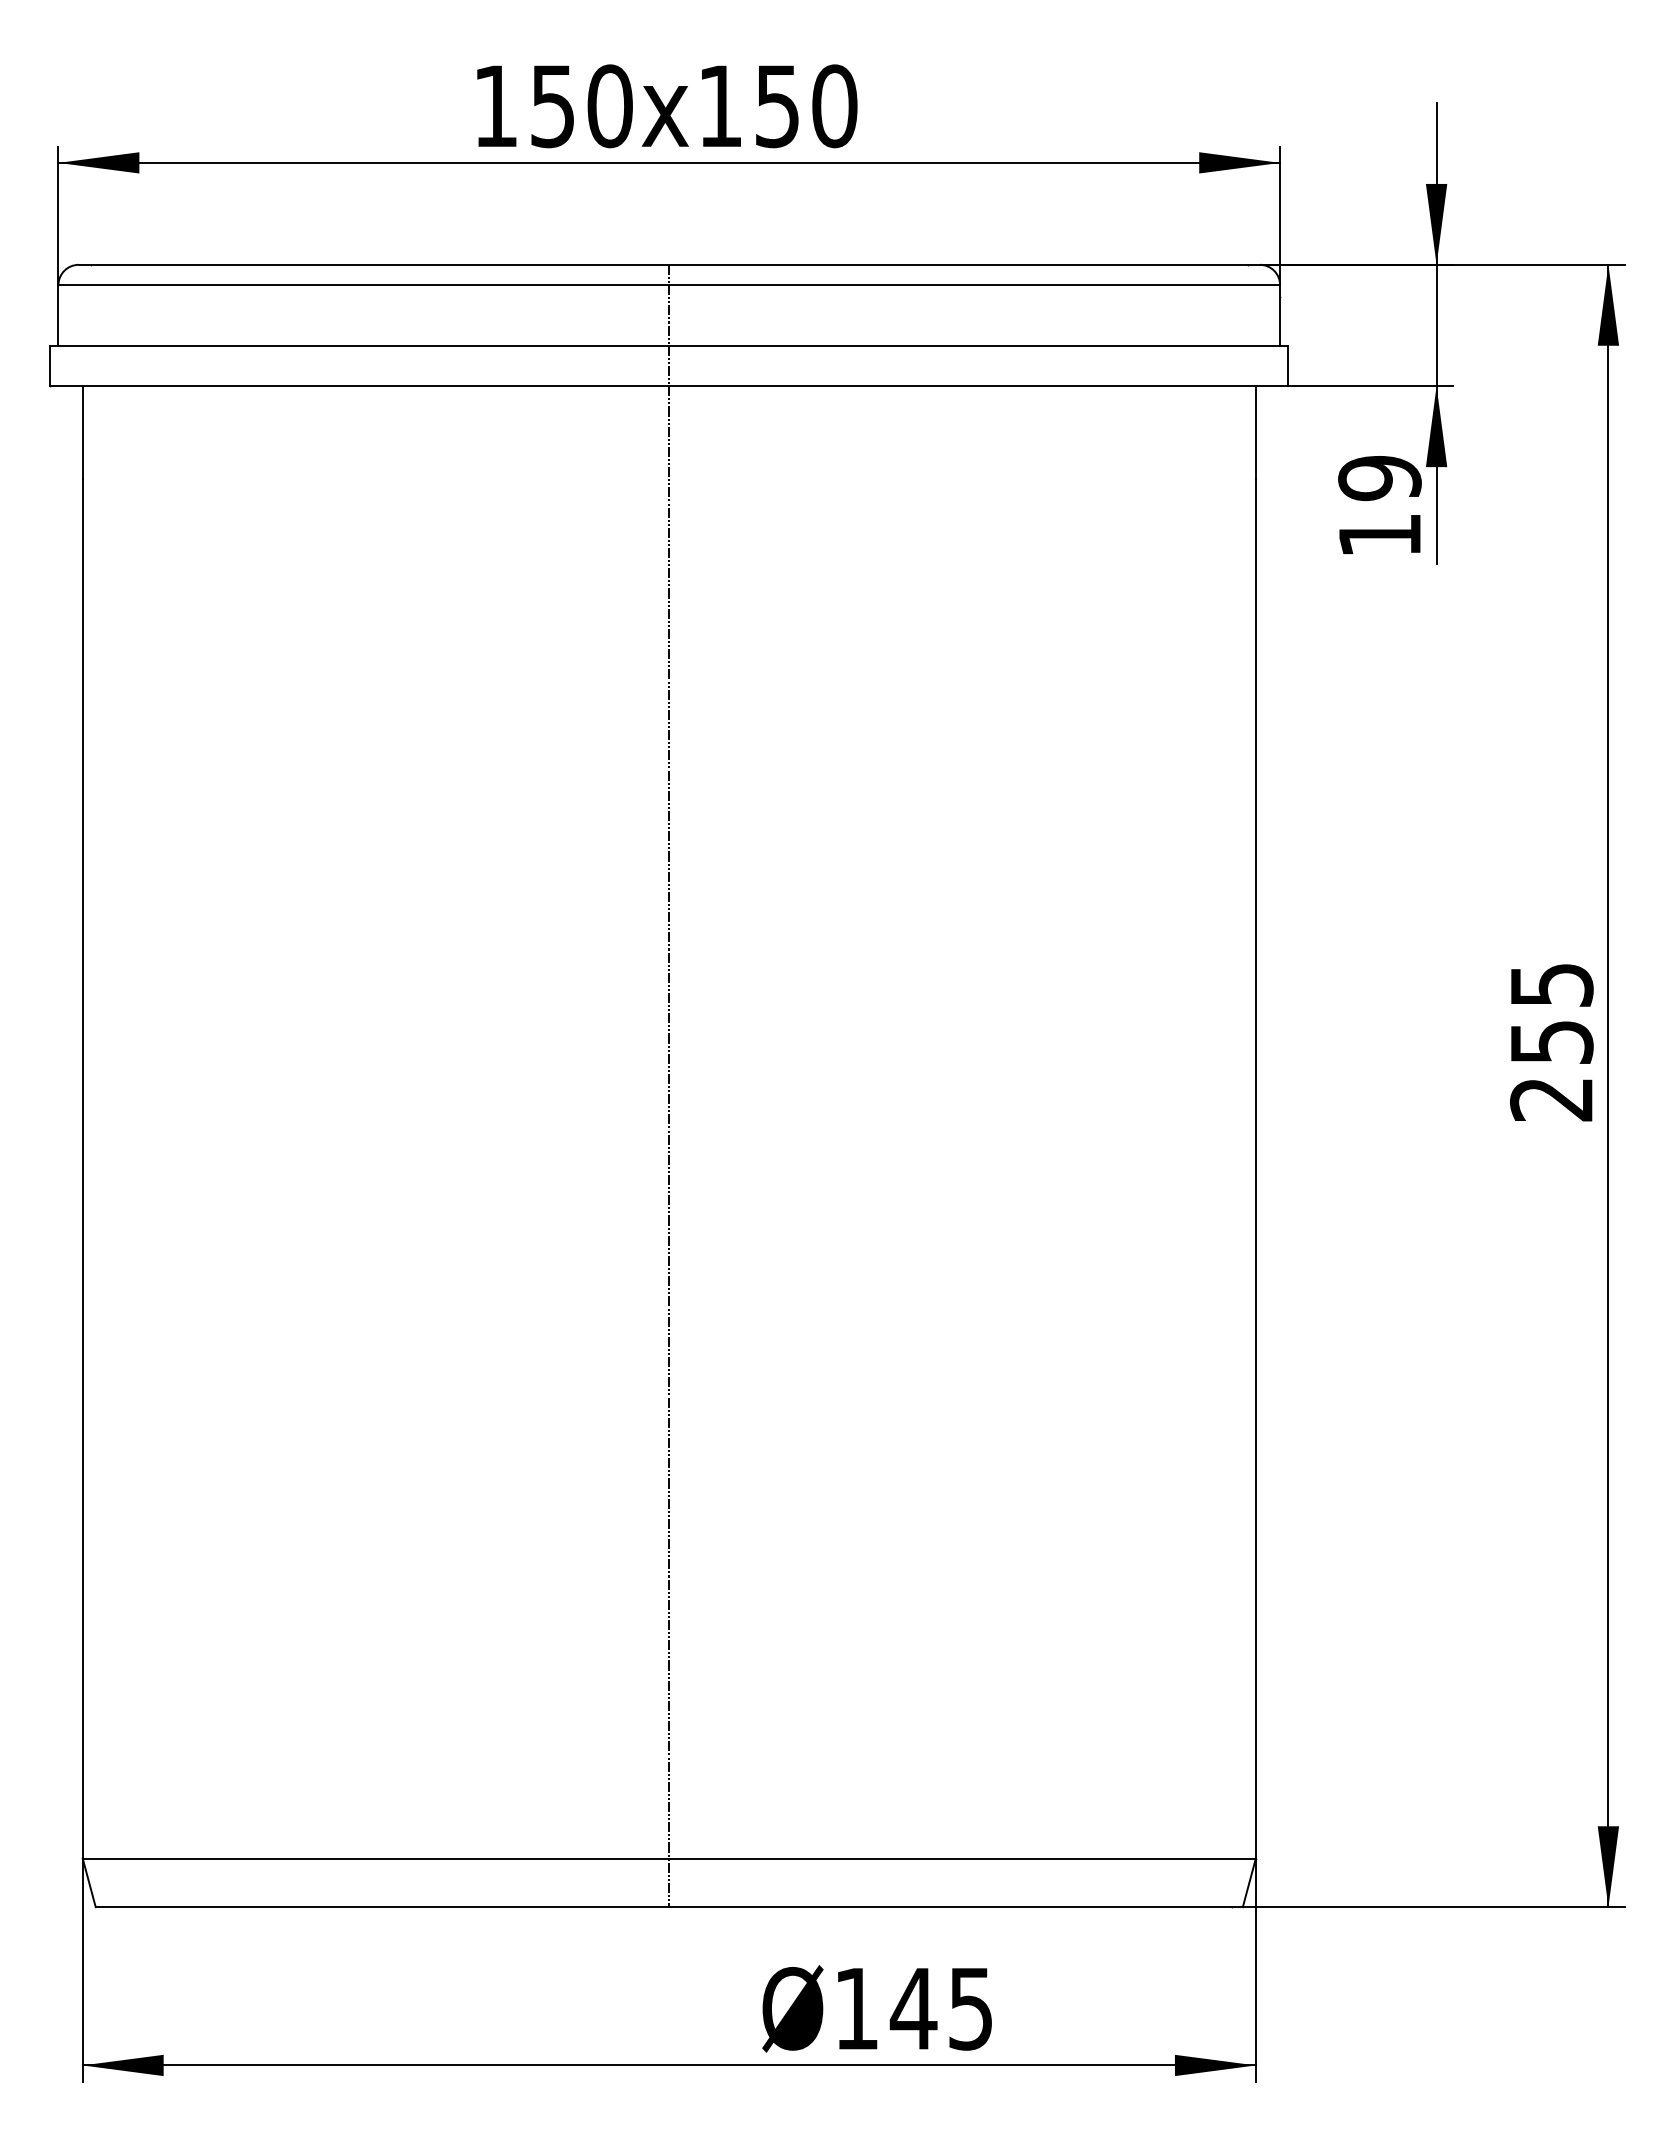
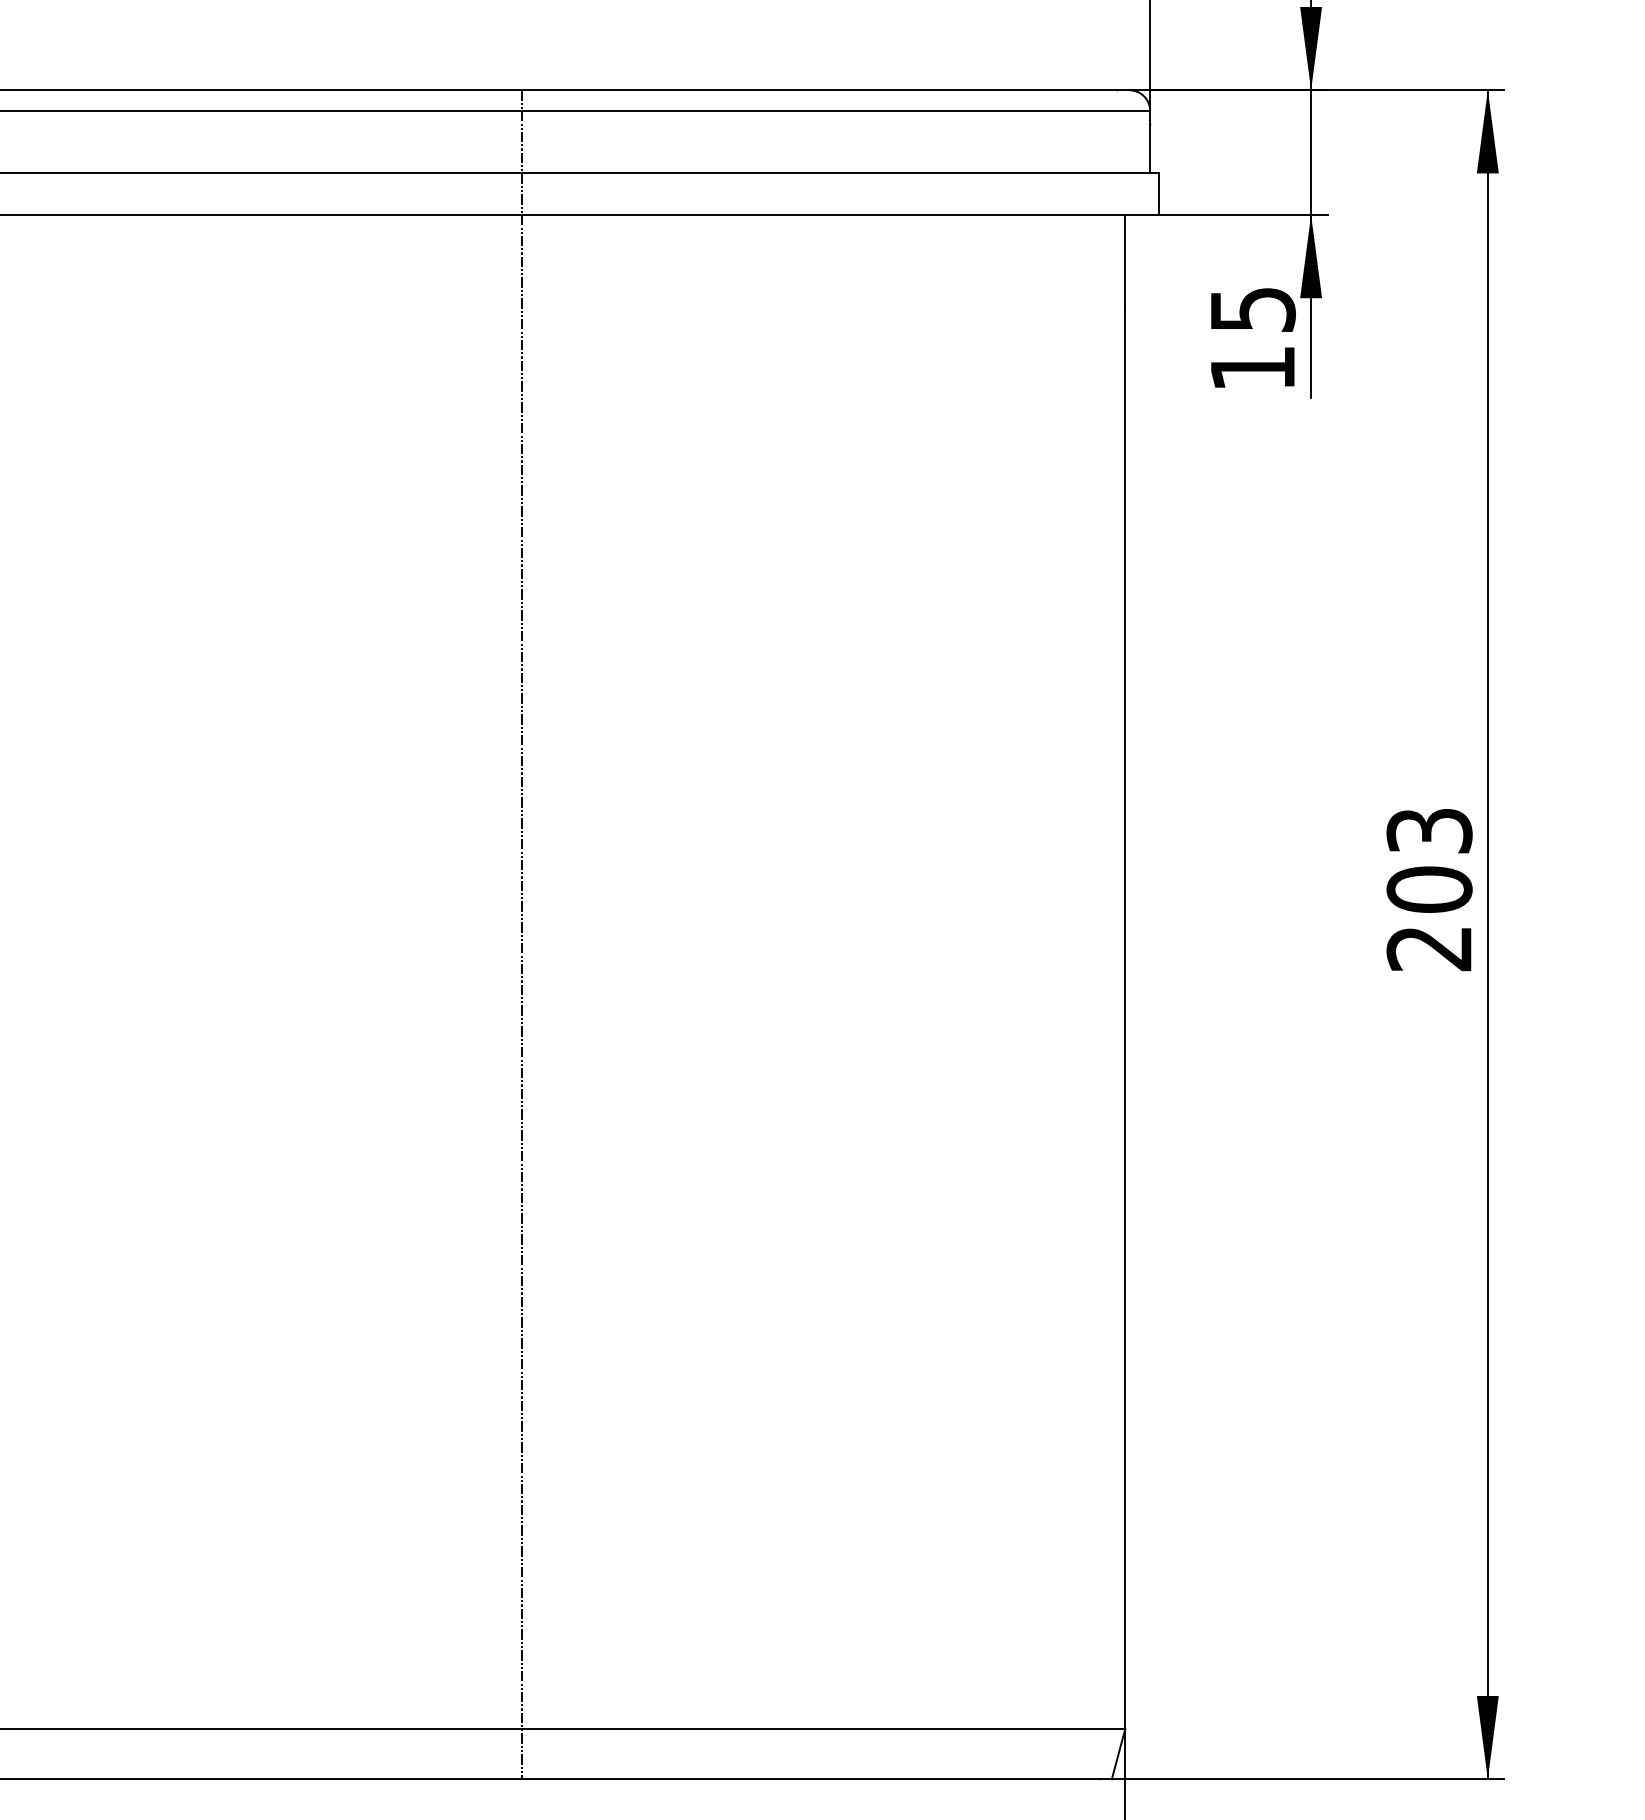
text: (1379, 478) -> (1252, 309), 19 -> 15
text: (1551, 1013) -> (1429, 860), 255 -> 203

